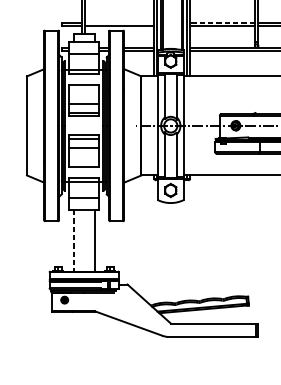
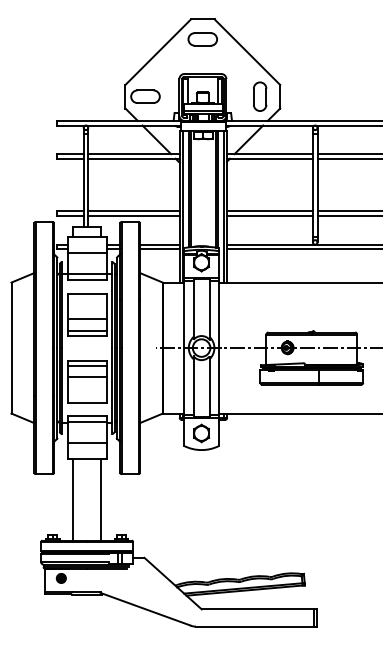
line: (119, 22) -> (133, 211), added
line: (222, 22) -> (269, 211), dashed -> solid
line: (73, 240) -> (73, 499), dashed -> solid

